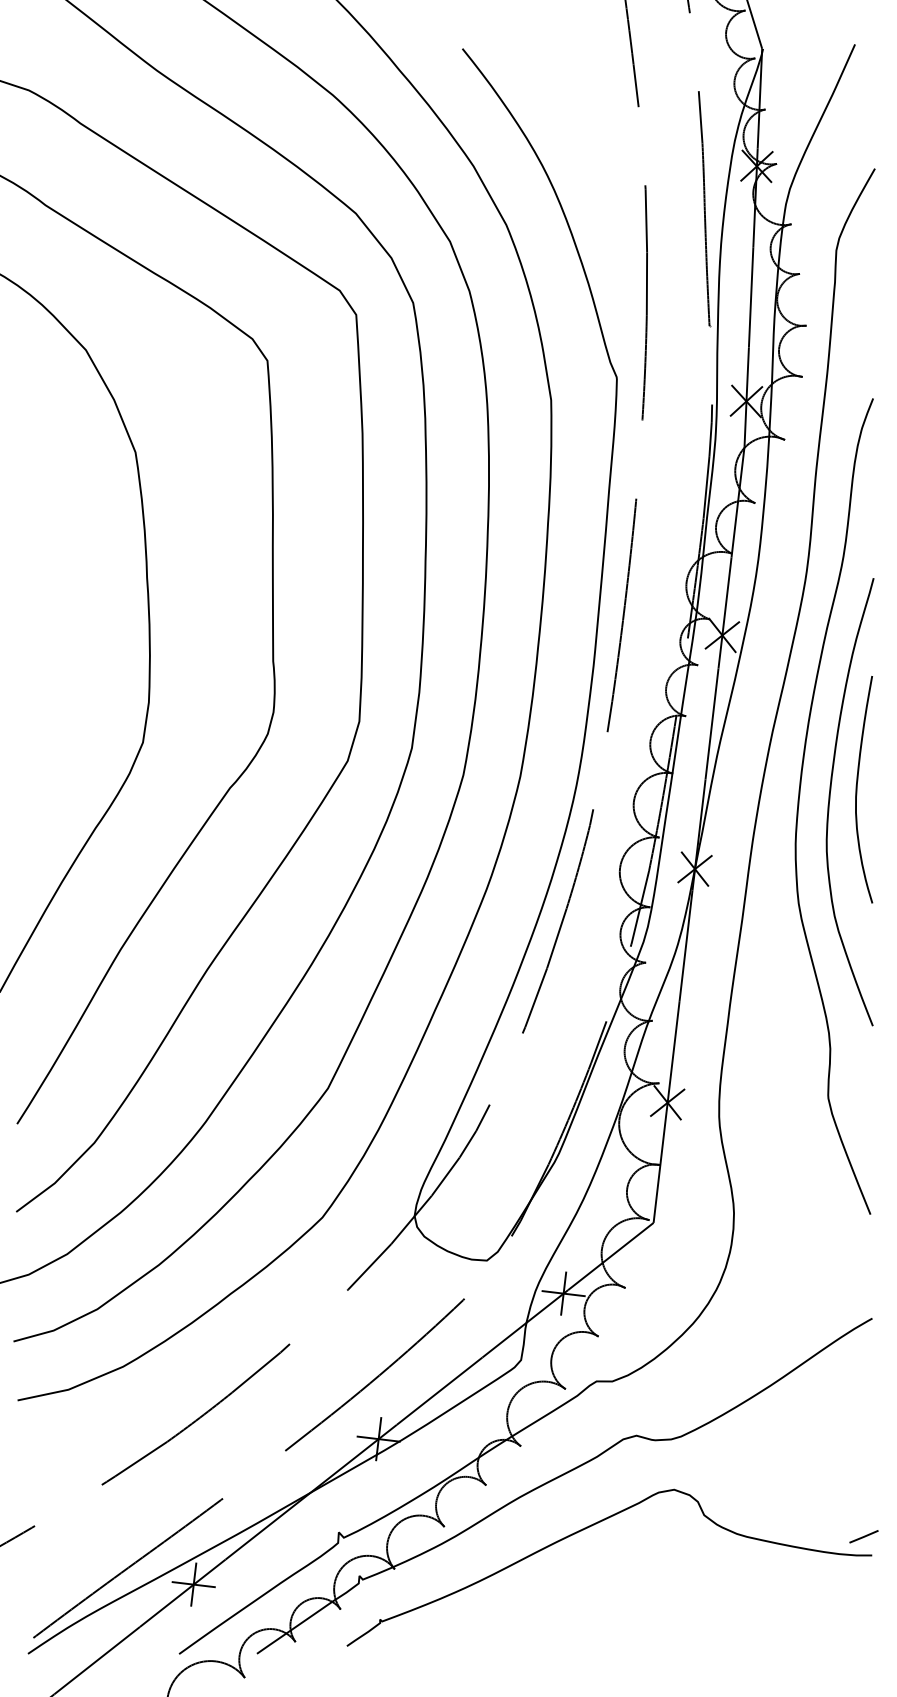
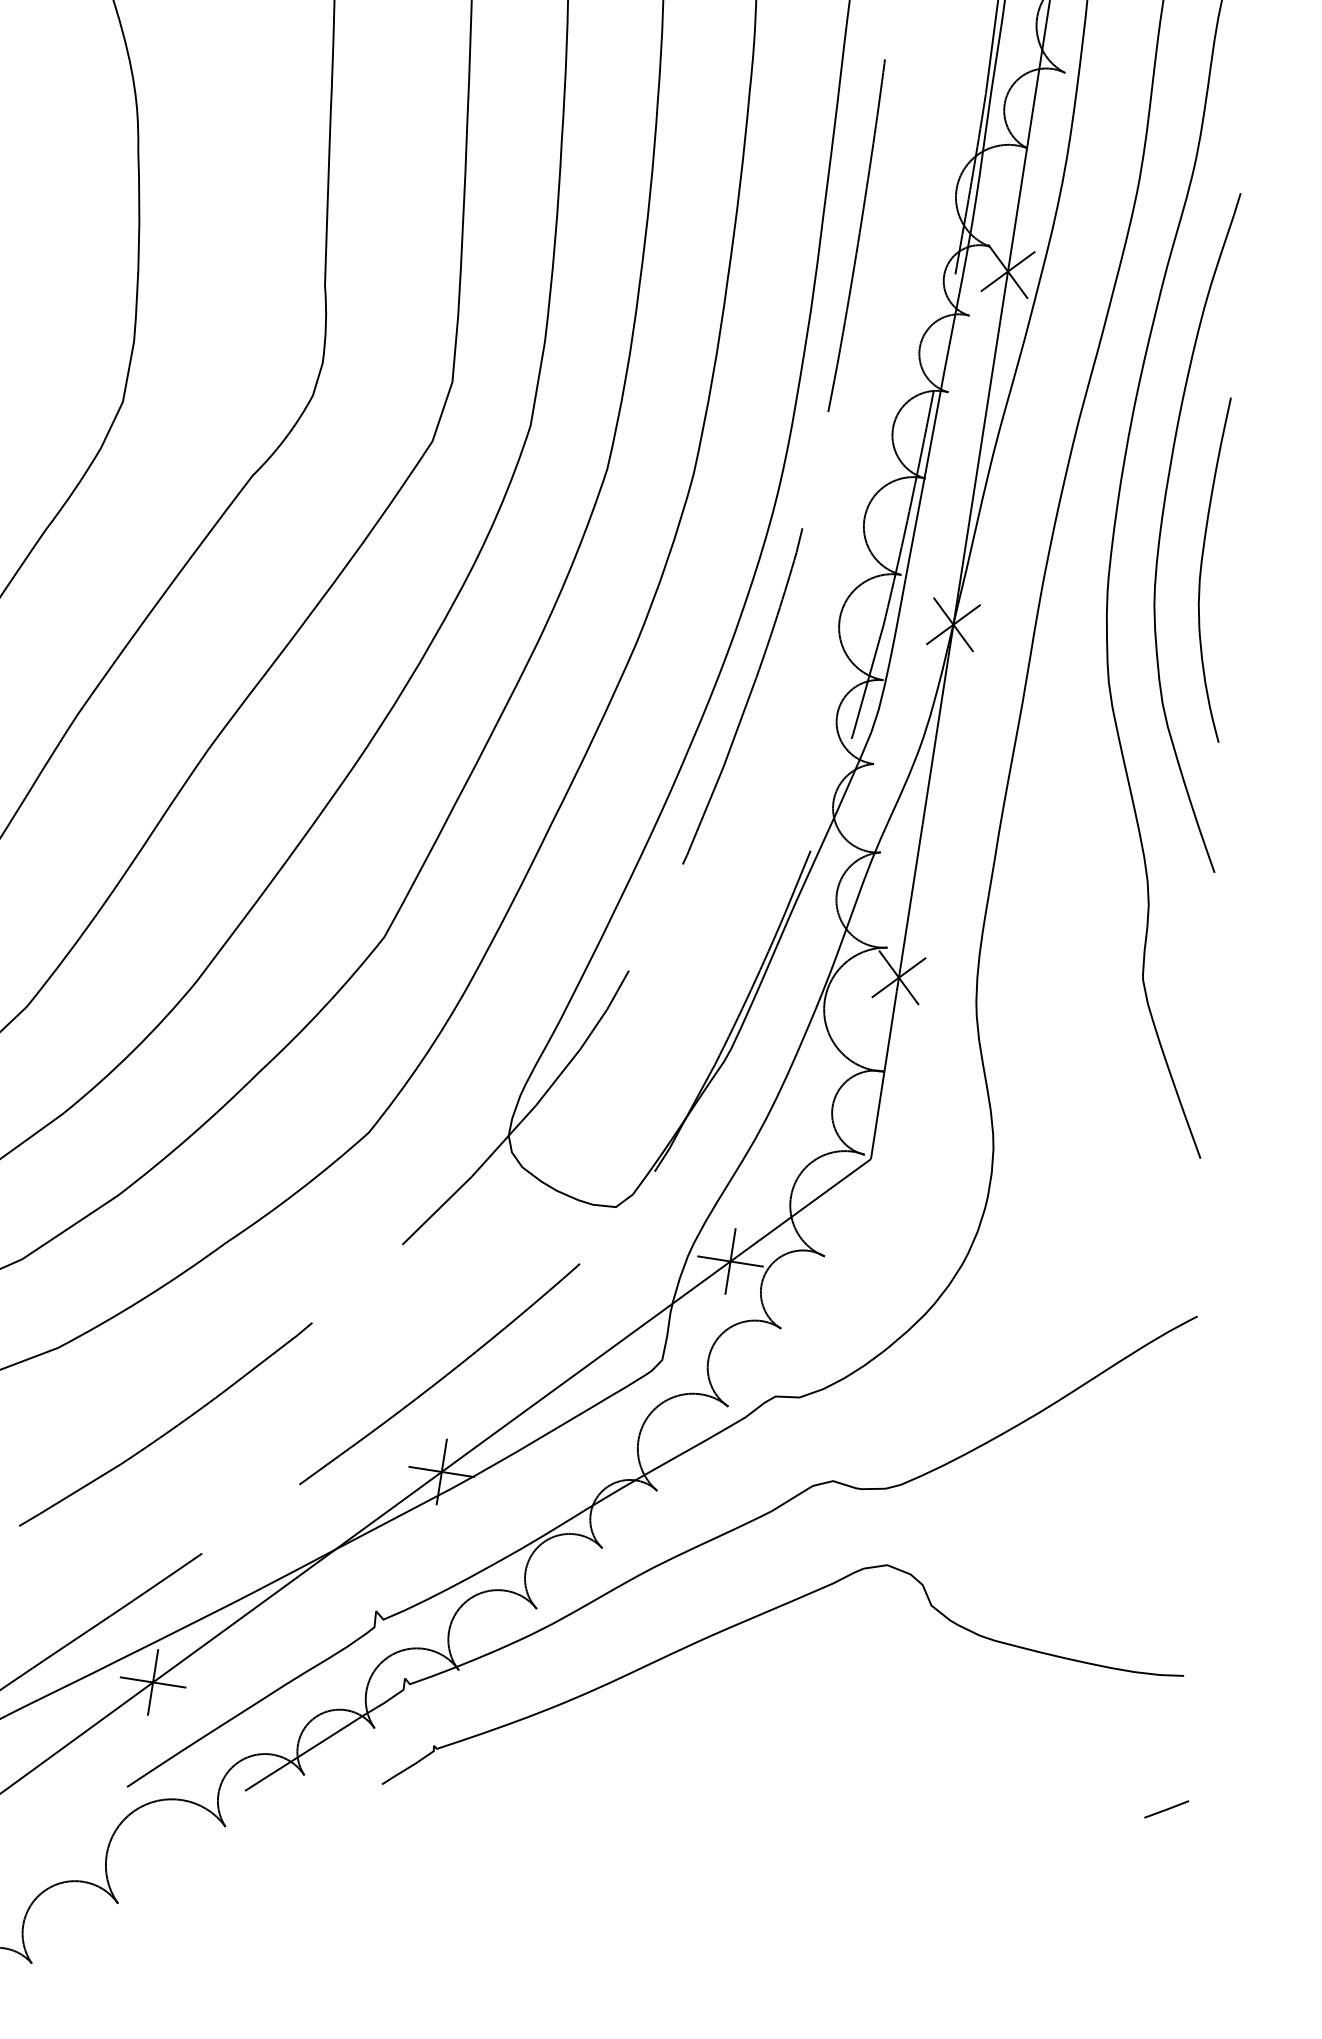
curve: (857, 789) -> (1202, 569), moved
line: (863, 1536) -> (1165, 1809), moved

